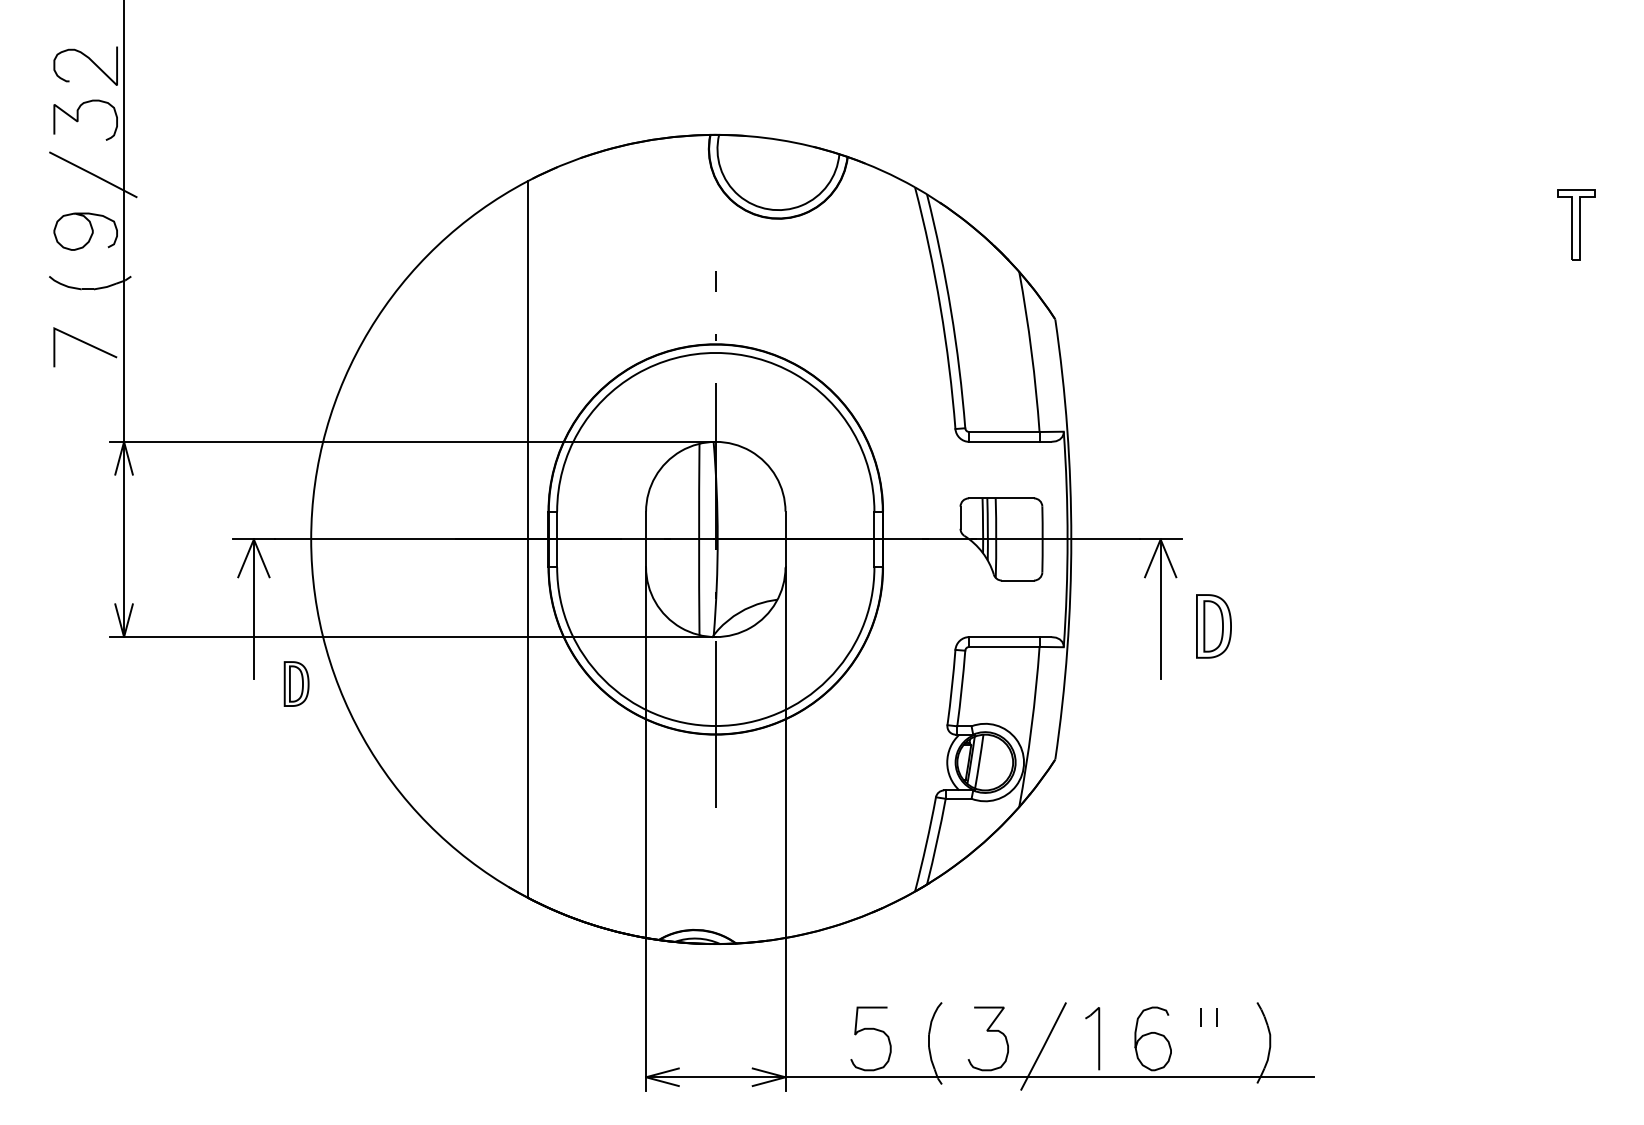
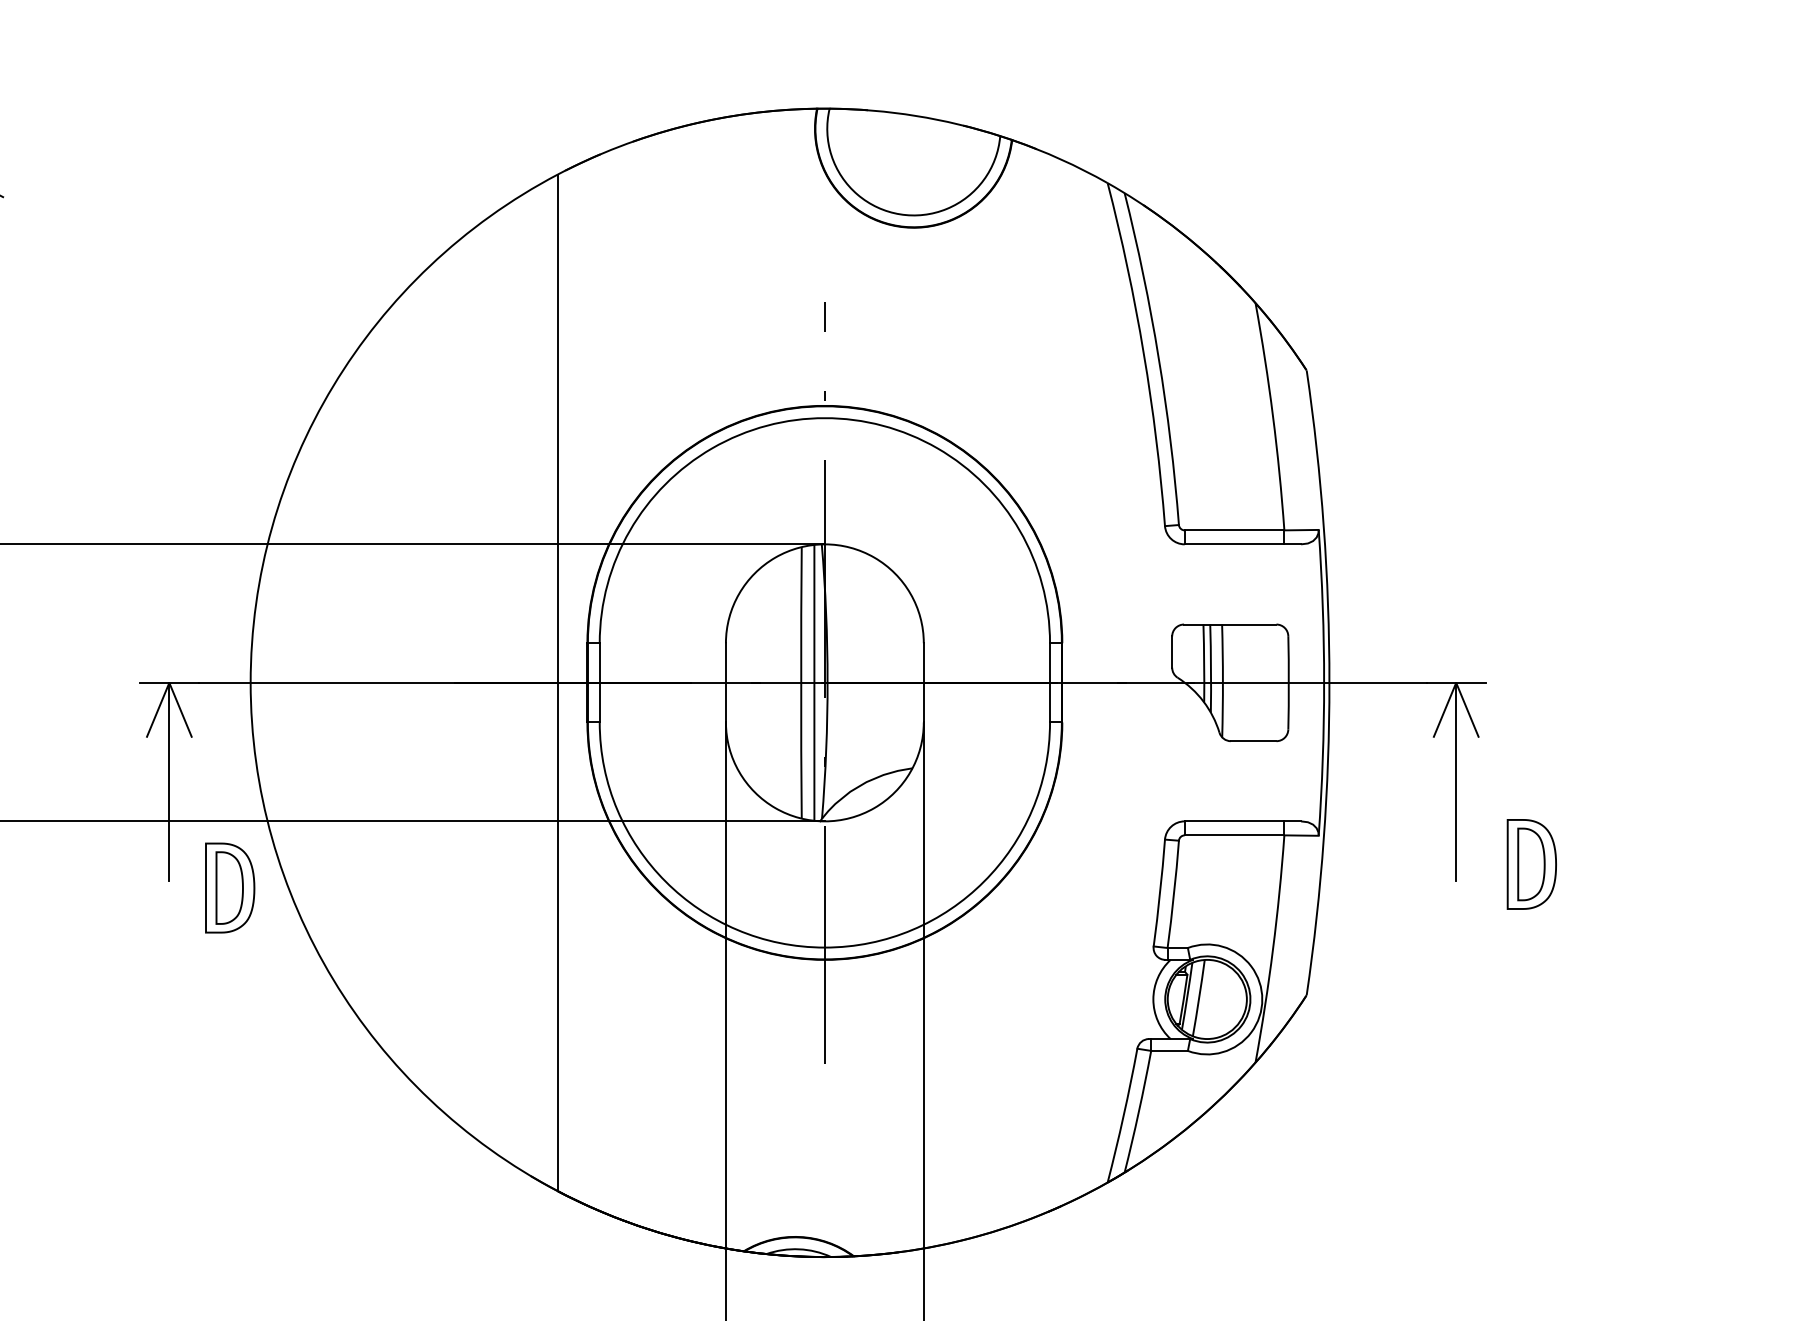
line: (708, 539) -> (814, 682), added
part: (1213, 626) -> (1531, 864), moved
part: (296, 683) -> (229, 887), size x1.43

